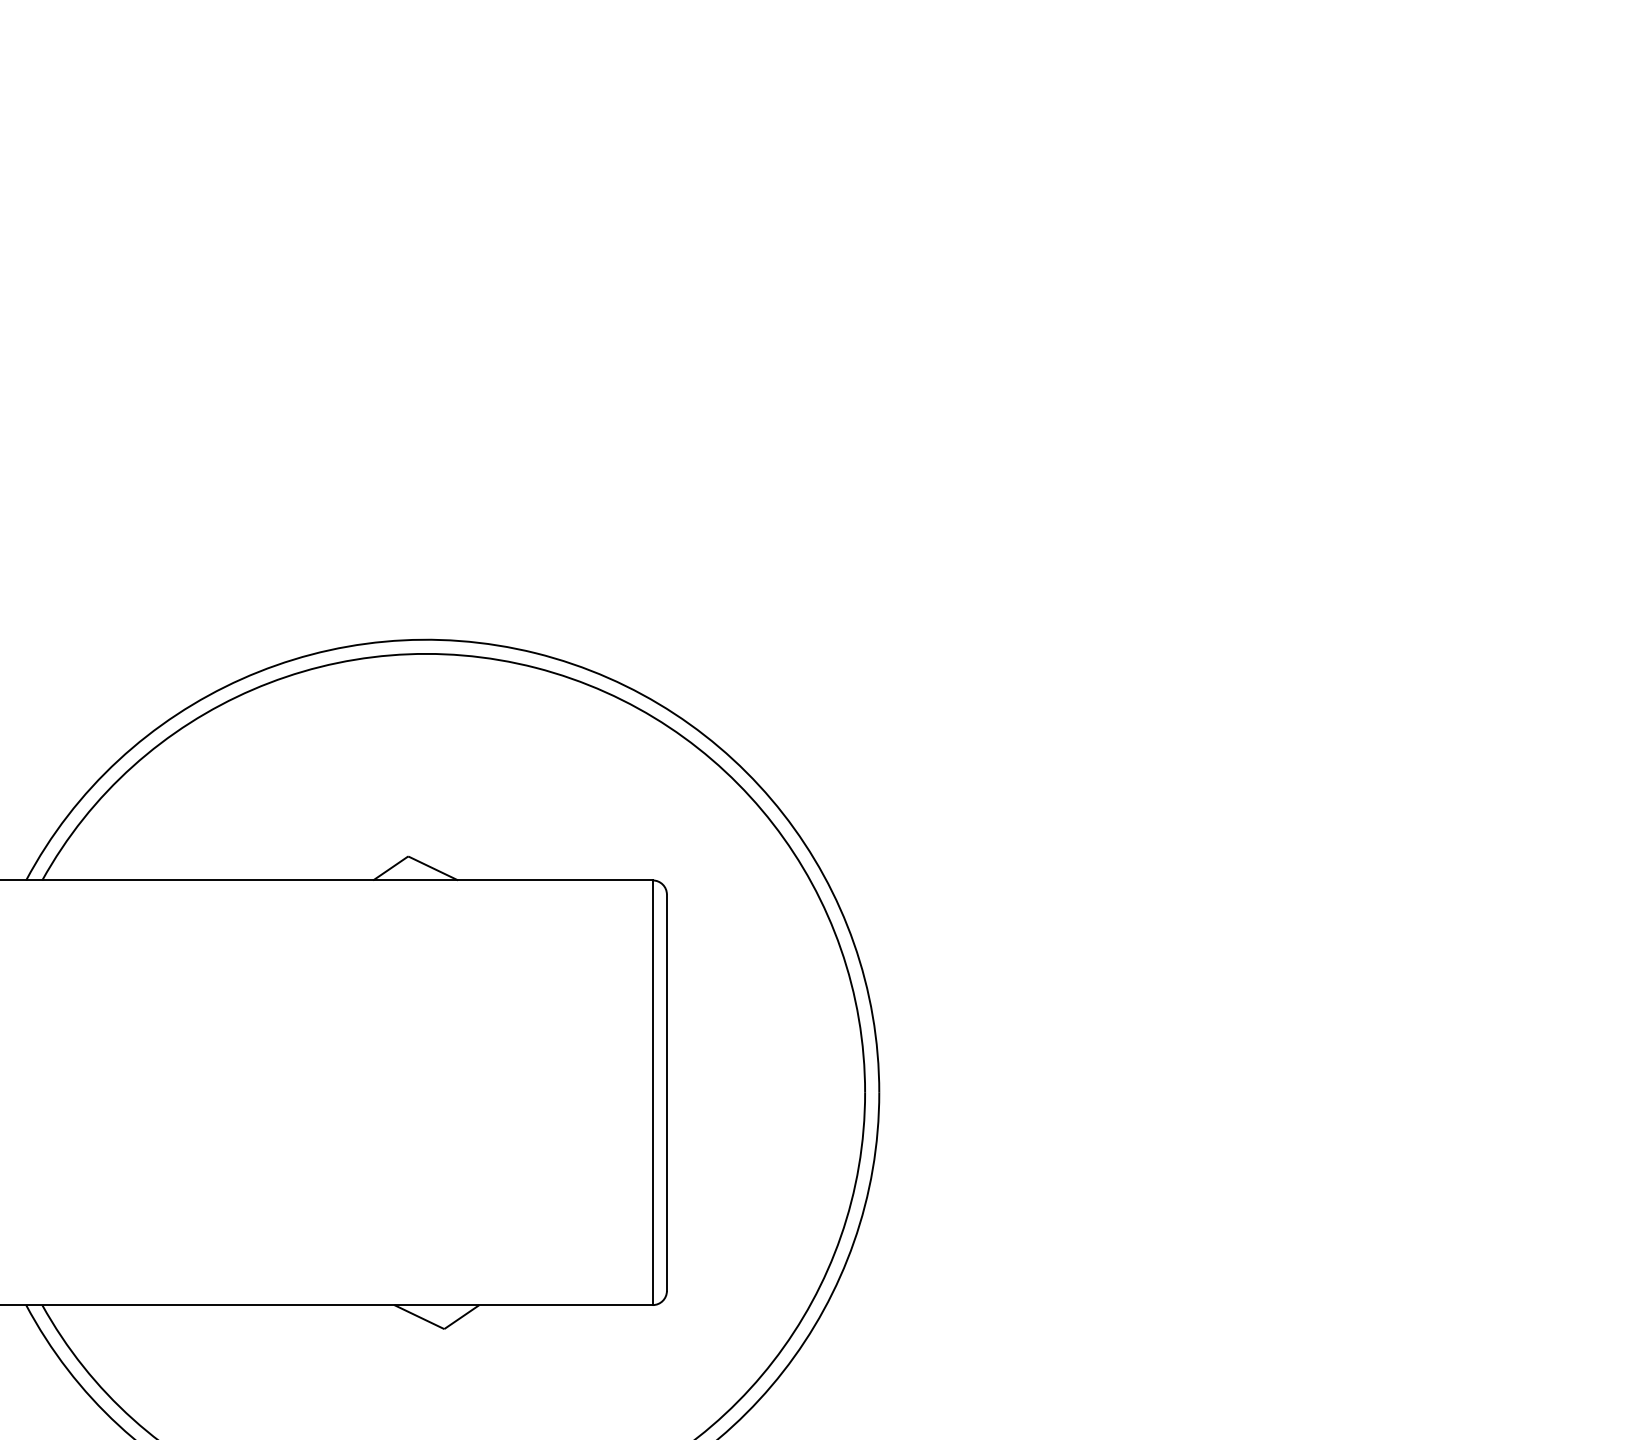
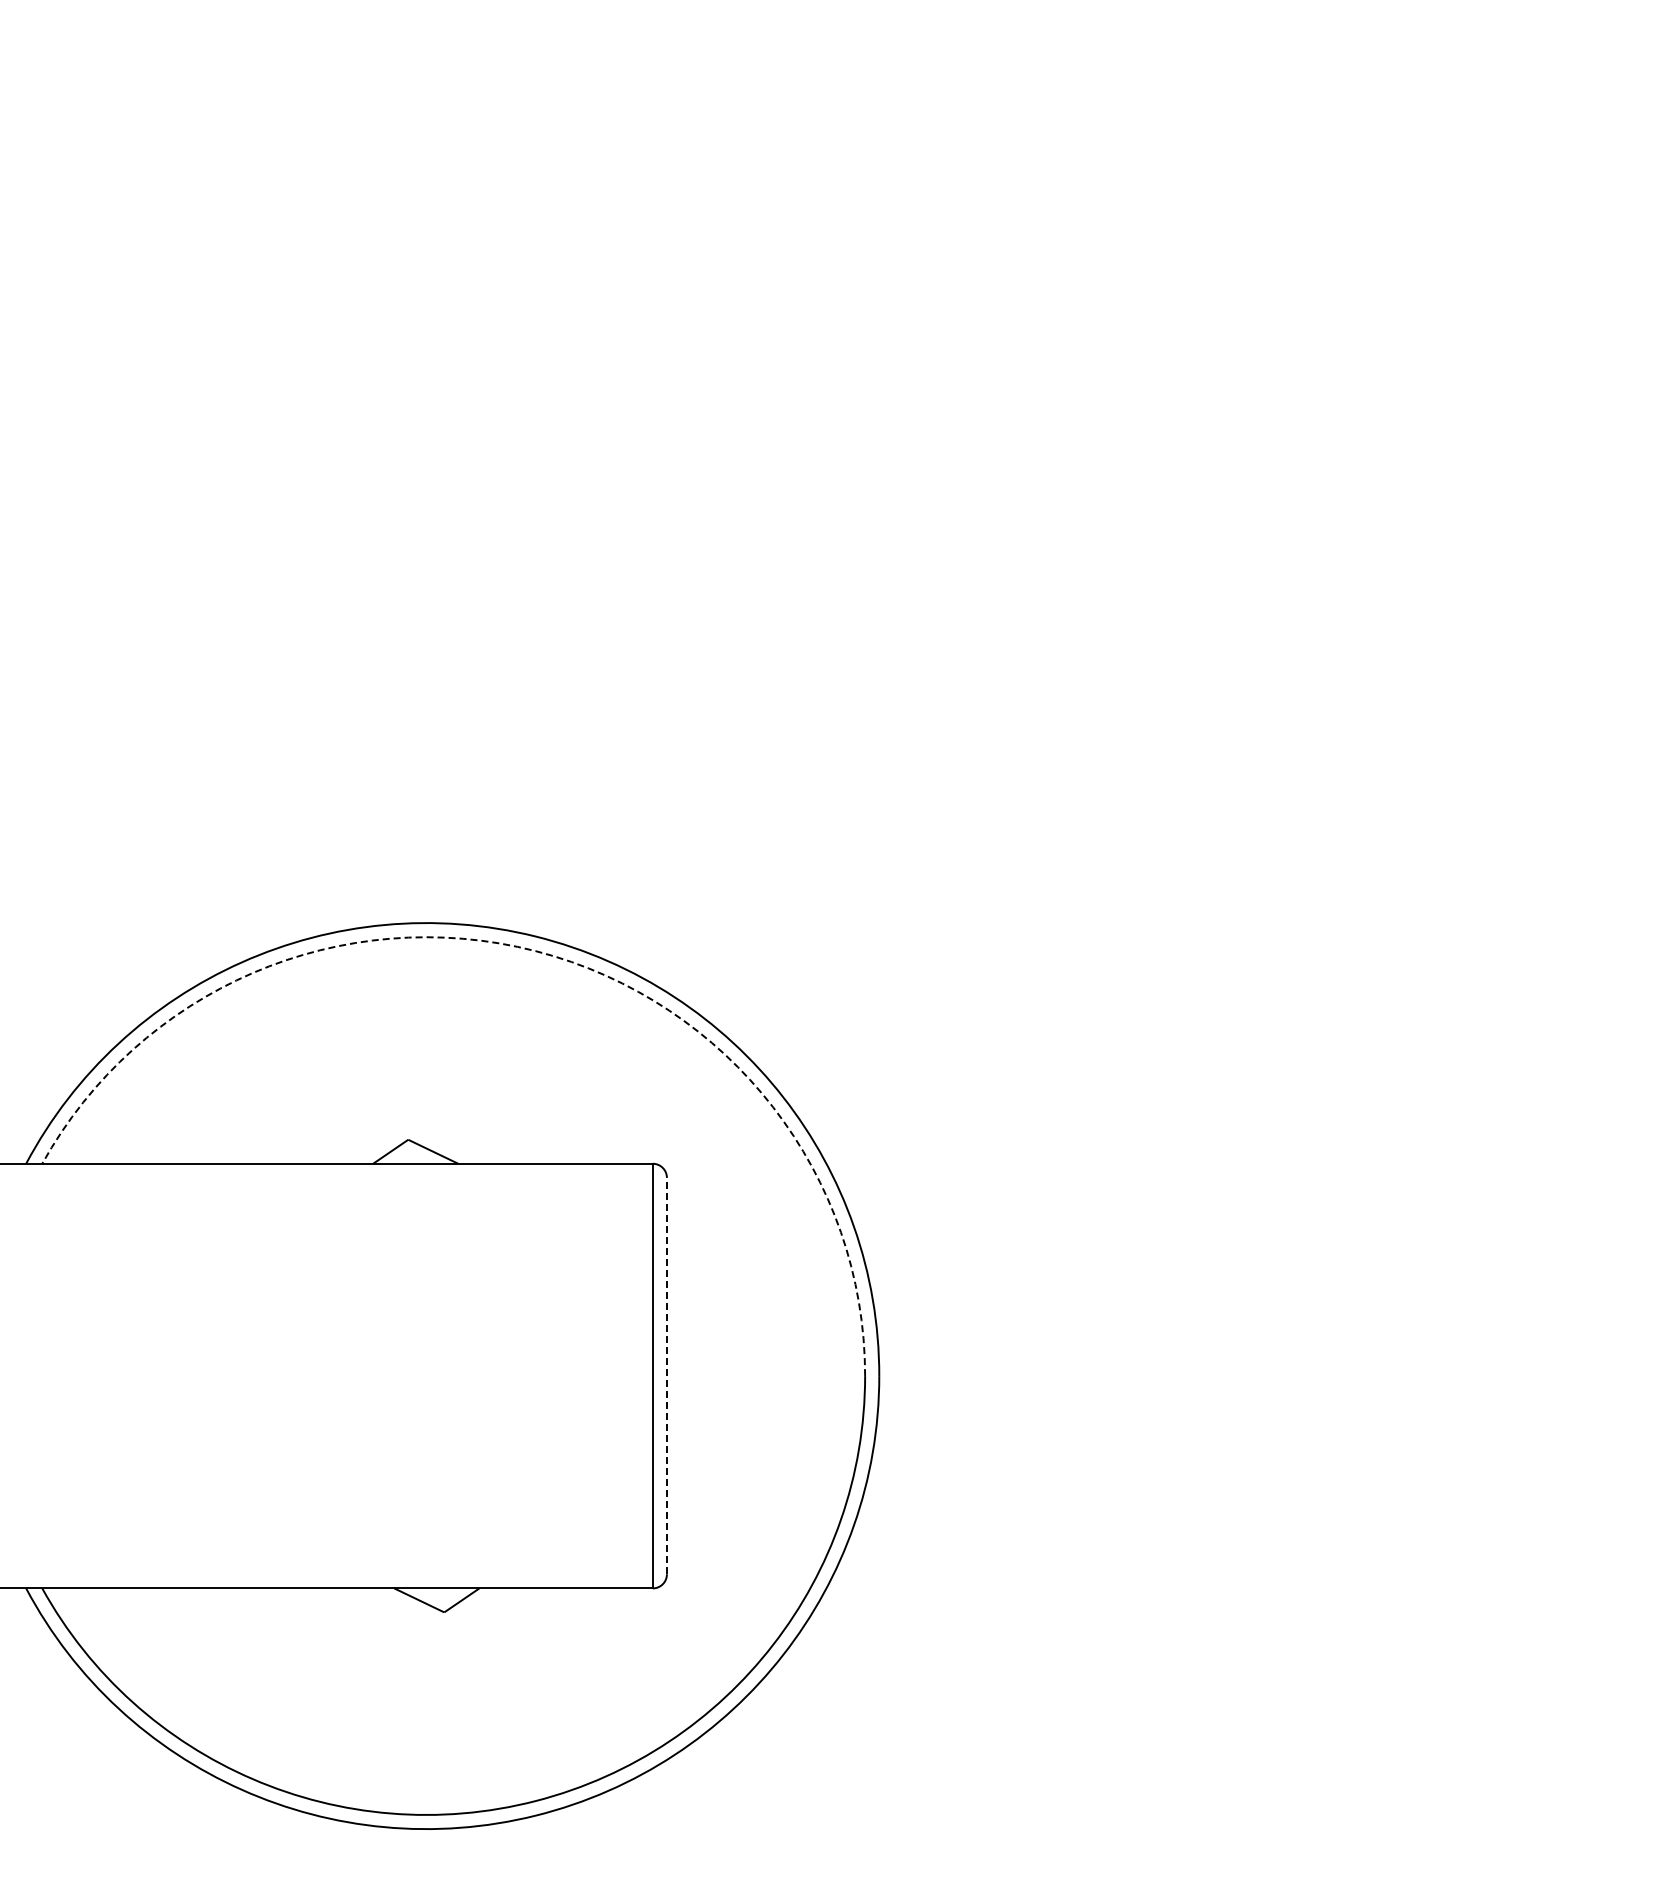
arc: (535, 668) -> (535, 951), solid -> dashed
line: (666, 1092) -> (666, 1375), solid -> dashed

